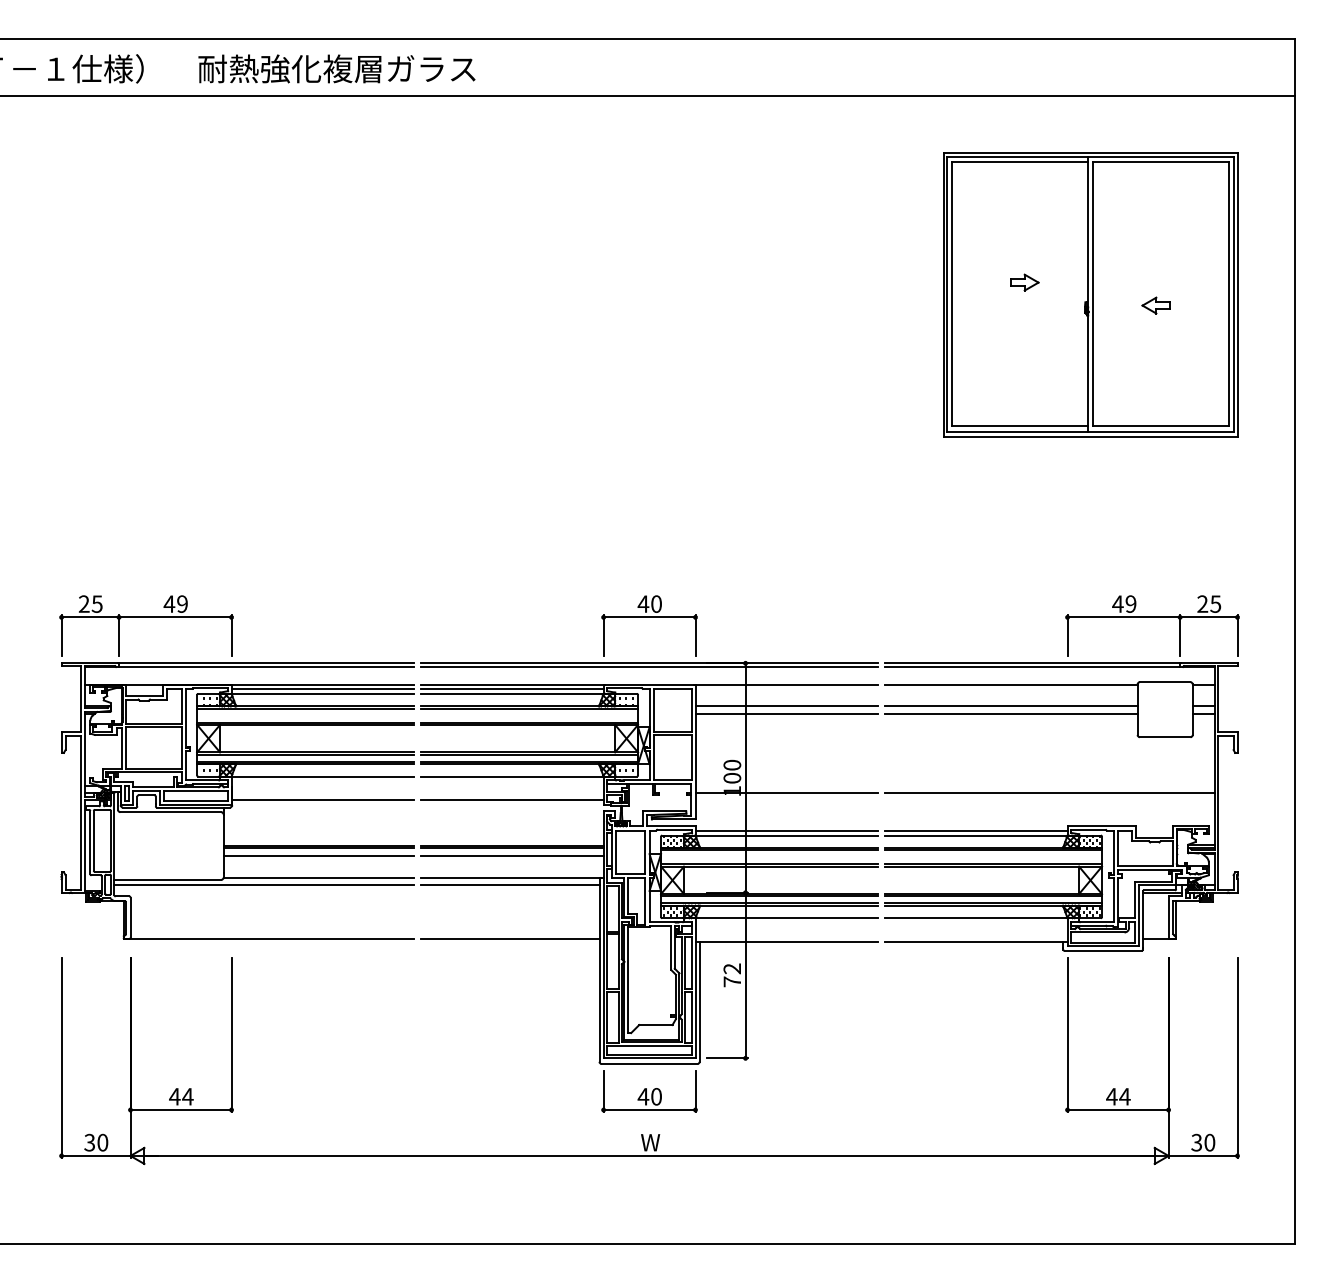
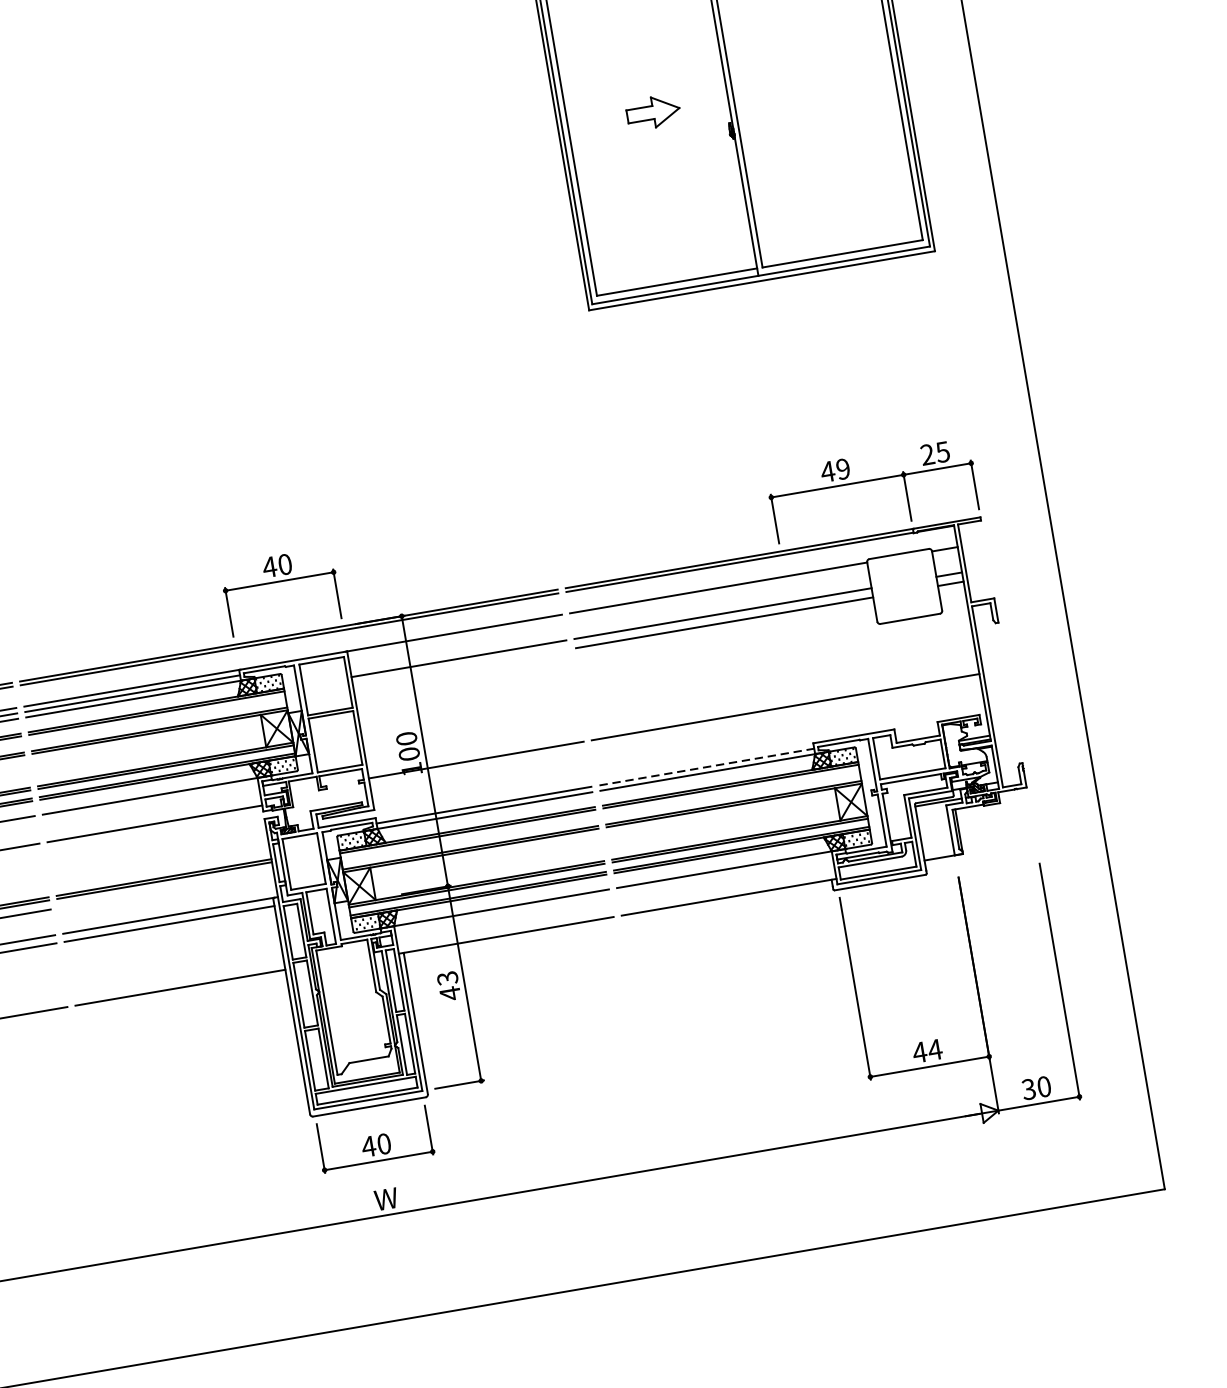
part: (1024, 282) -> (653, 112), size x1.6
part: (1155, 305) -> (812, 112), removed
line: (786, 714) -> (460, 668), removed
line: (976, 830) -> (707, 766), solid -> dashed
line: (512, 856) -> (166, 890), removed
text: (732, 975) -> (449, 986), 72 -> 43

